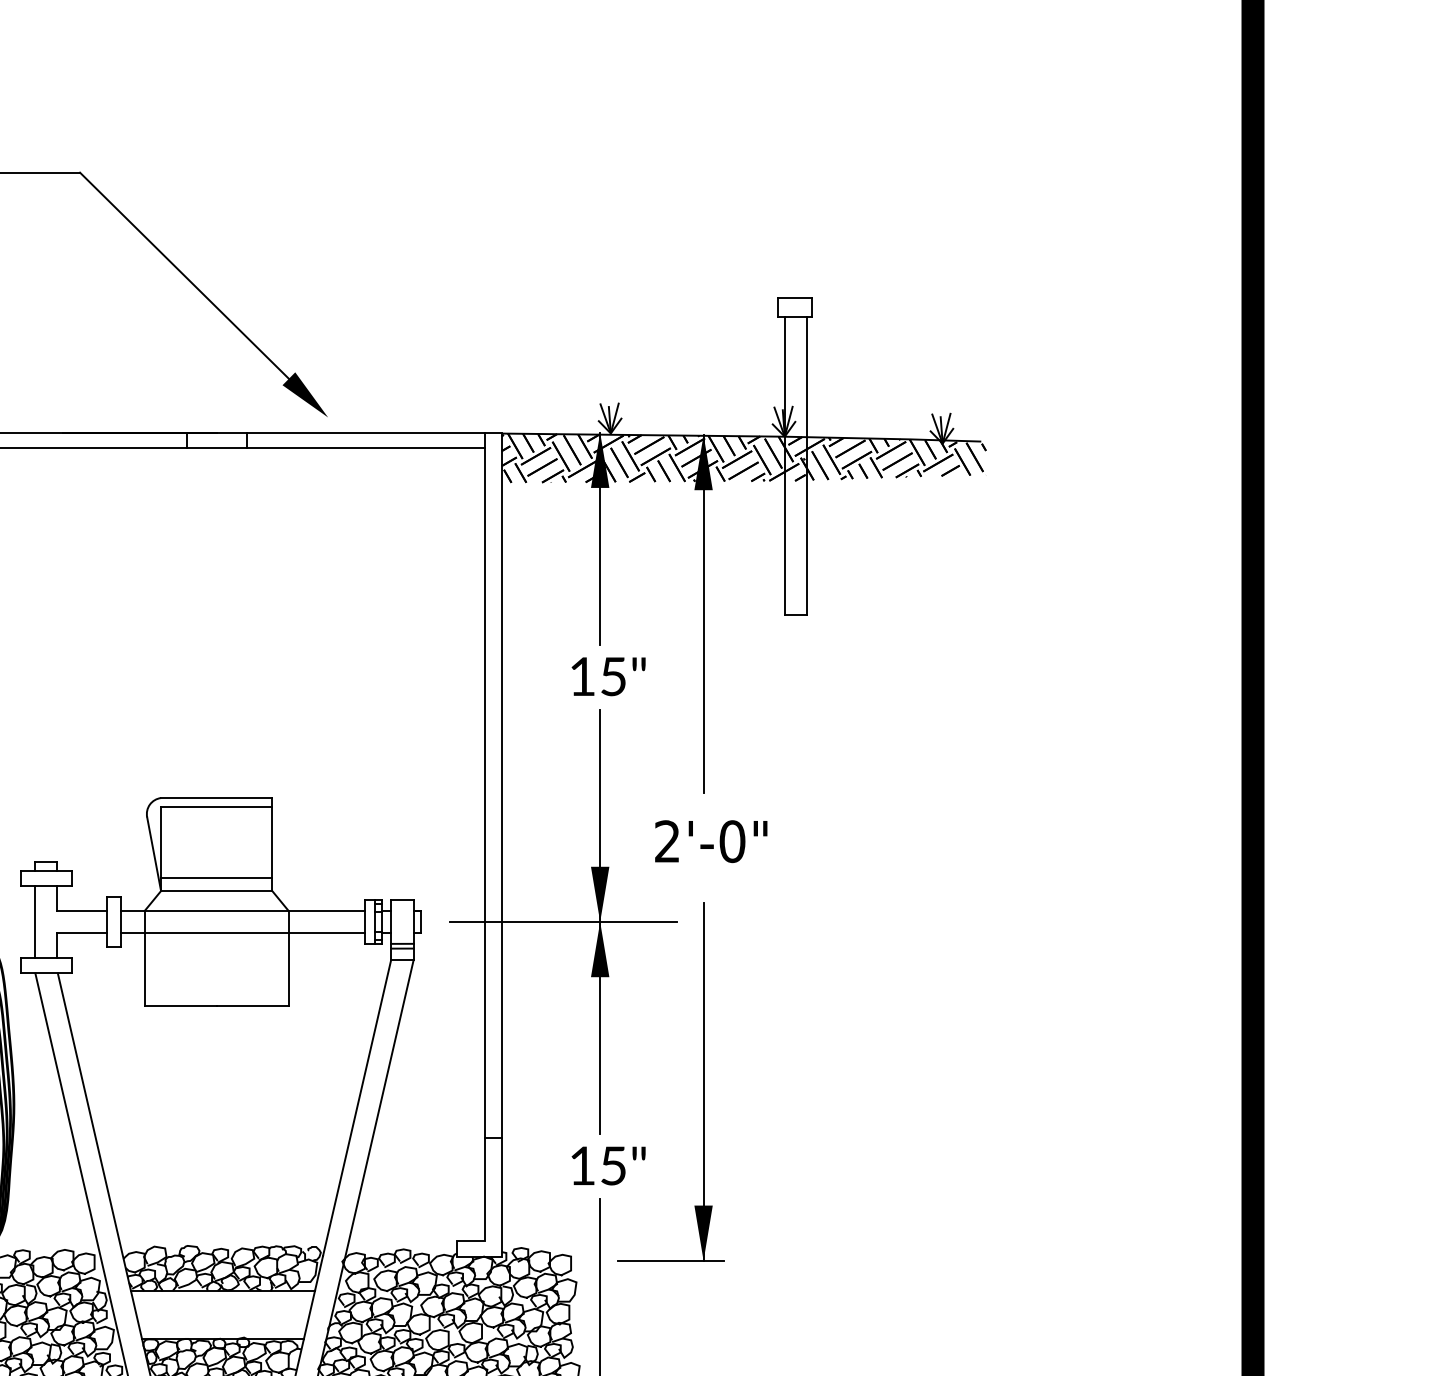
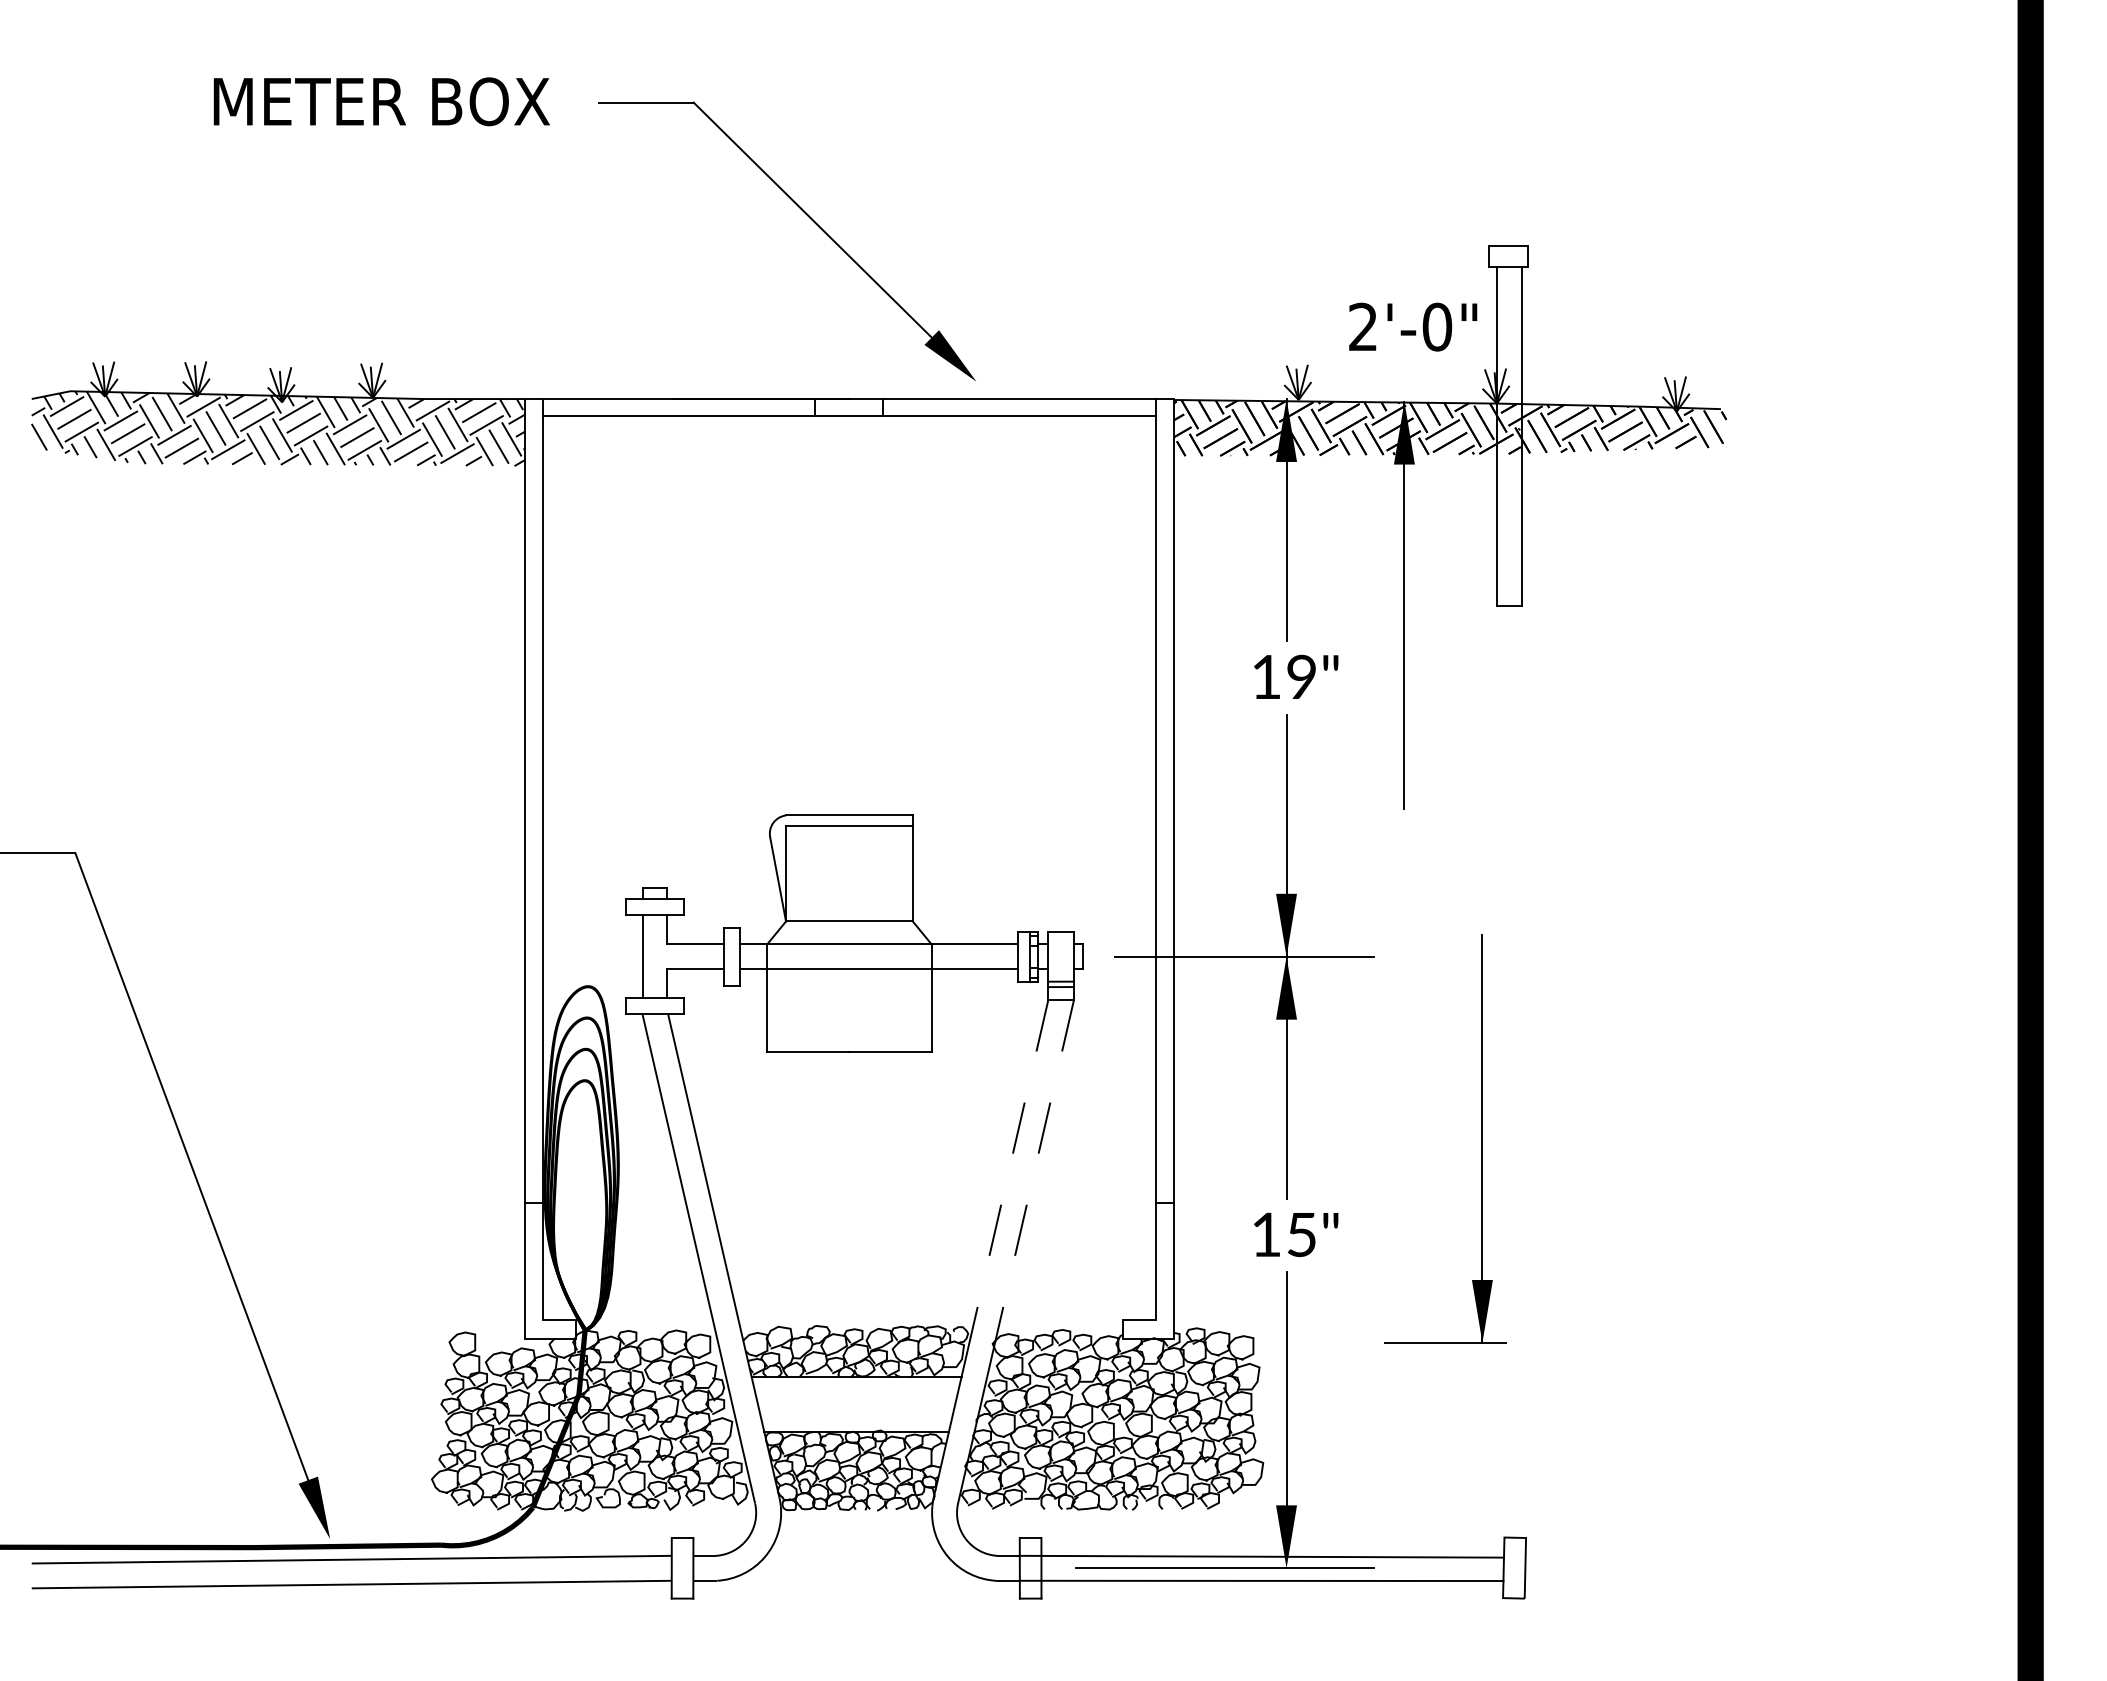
text: (613, 676) -> (1301, 676), 15" -> 19"
text: (711, 841) -> (1413, 326), moved
line: (216, 877) -> (849, 906), removed
part: (702, 1081) -> (1481, 1138), moved
line: (357, 1107) -> (1009, 1168), solid -> dashed
line: (379, 1110) -> (1034, 1171), solid -> dashed

